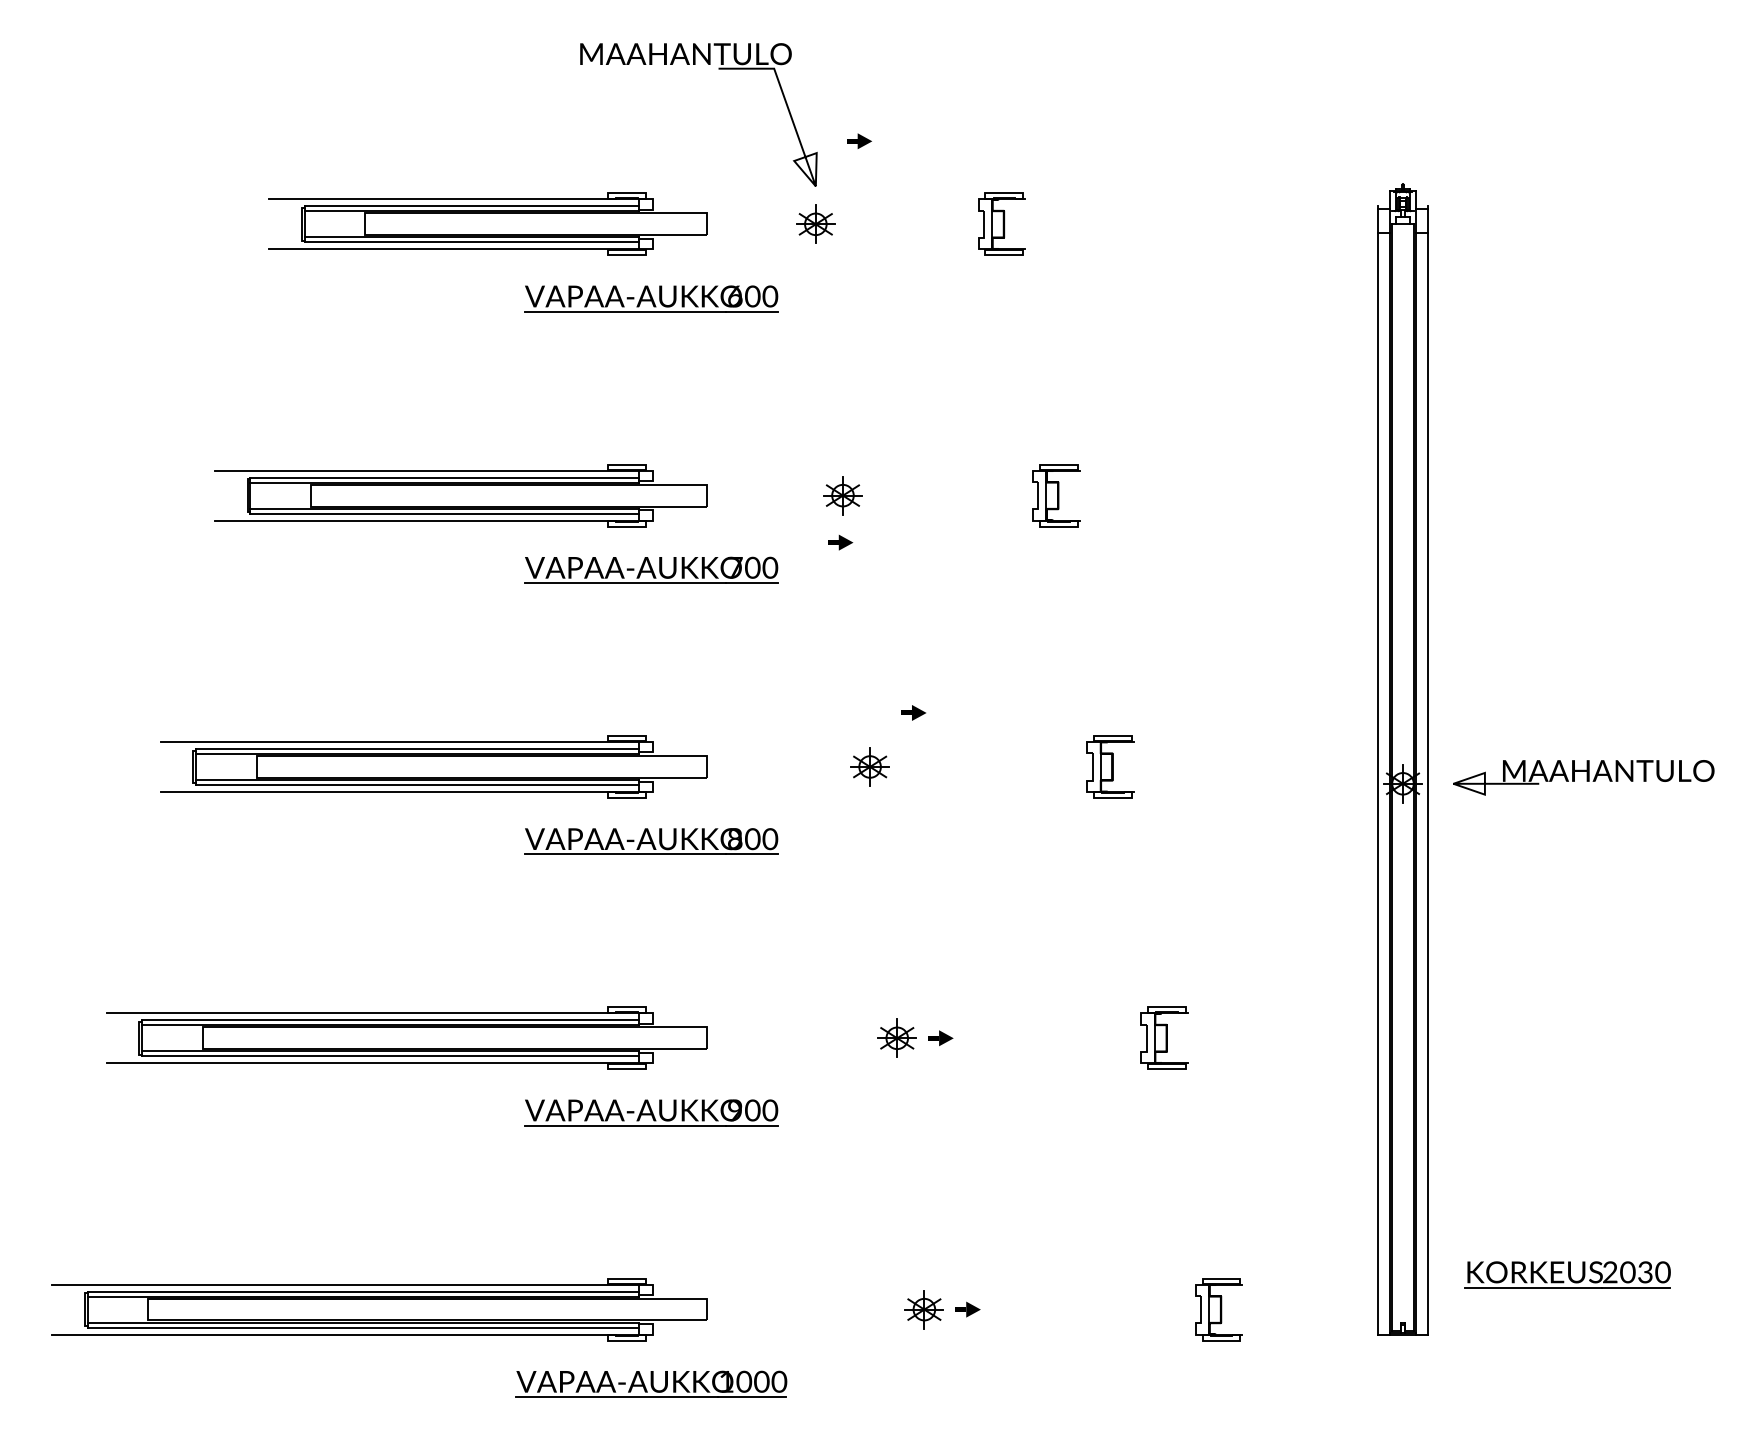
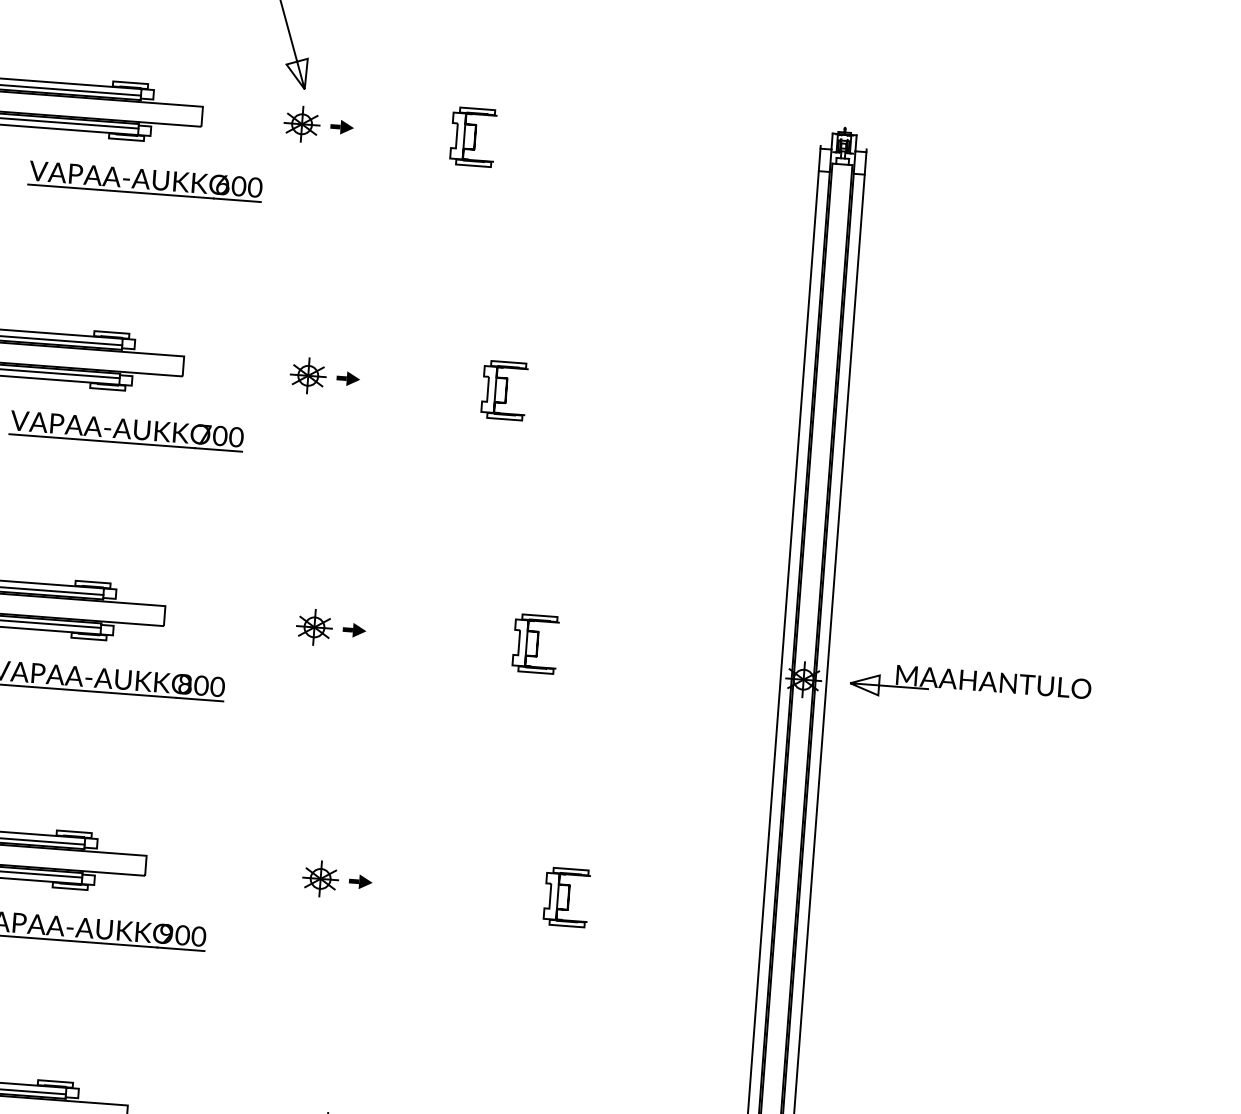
part: (859, 140) -> (342, 126), moved
part: (840, 542) -> (348, 378), moved
part: (913, 712) -> (354, 629), moved

